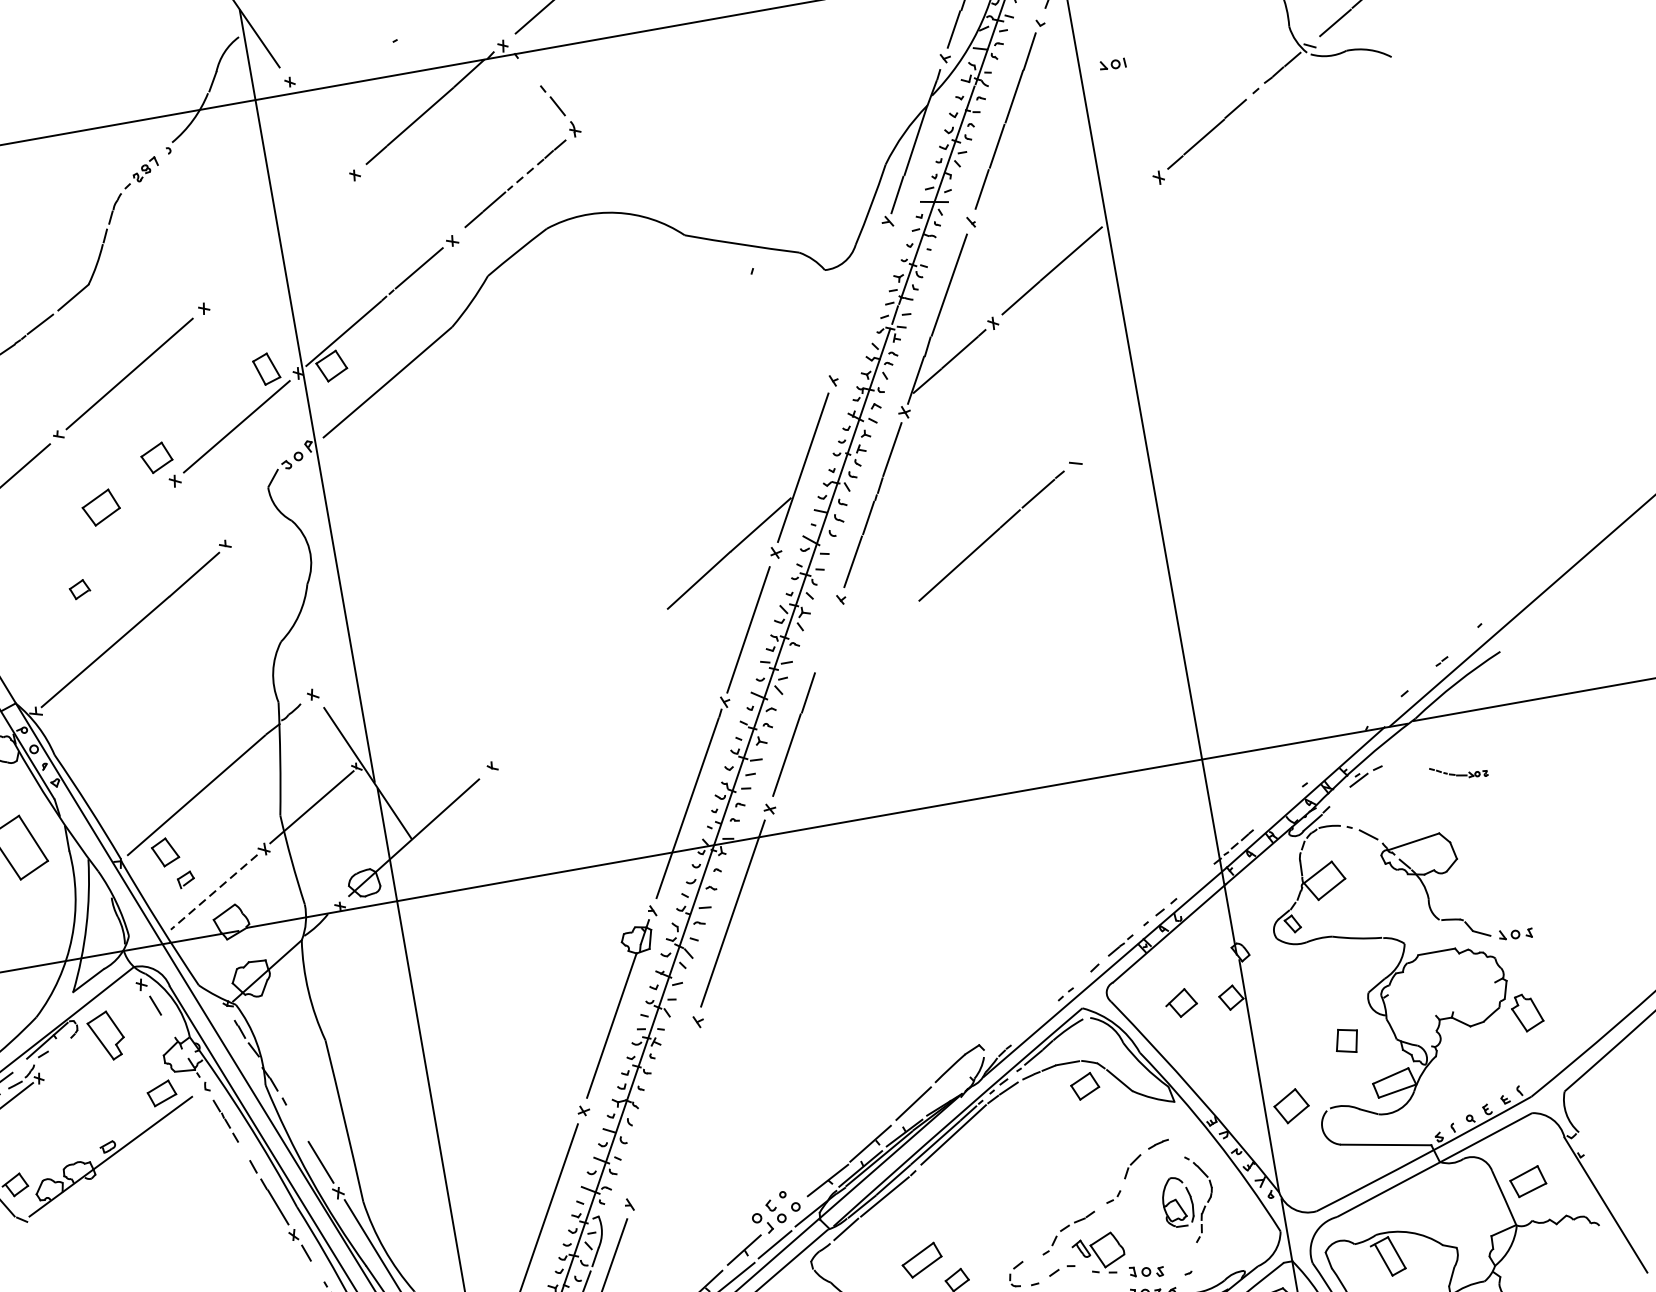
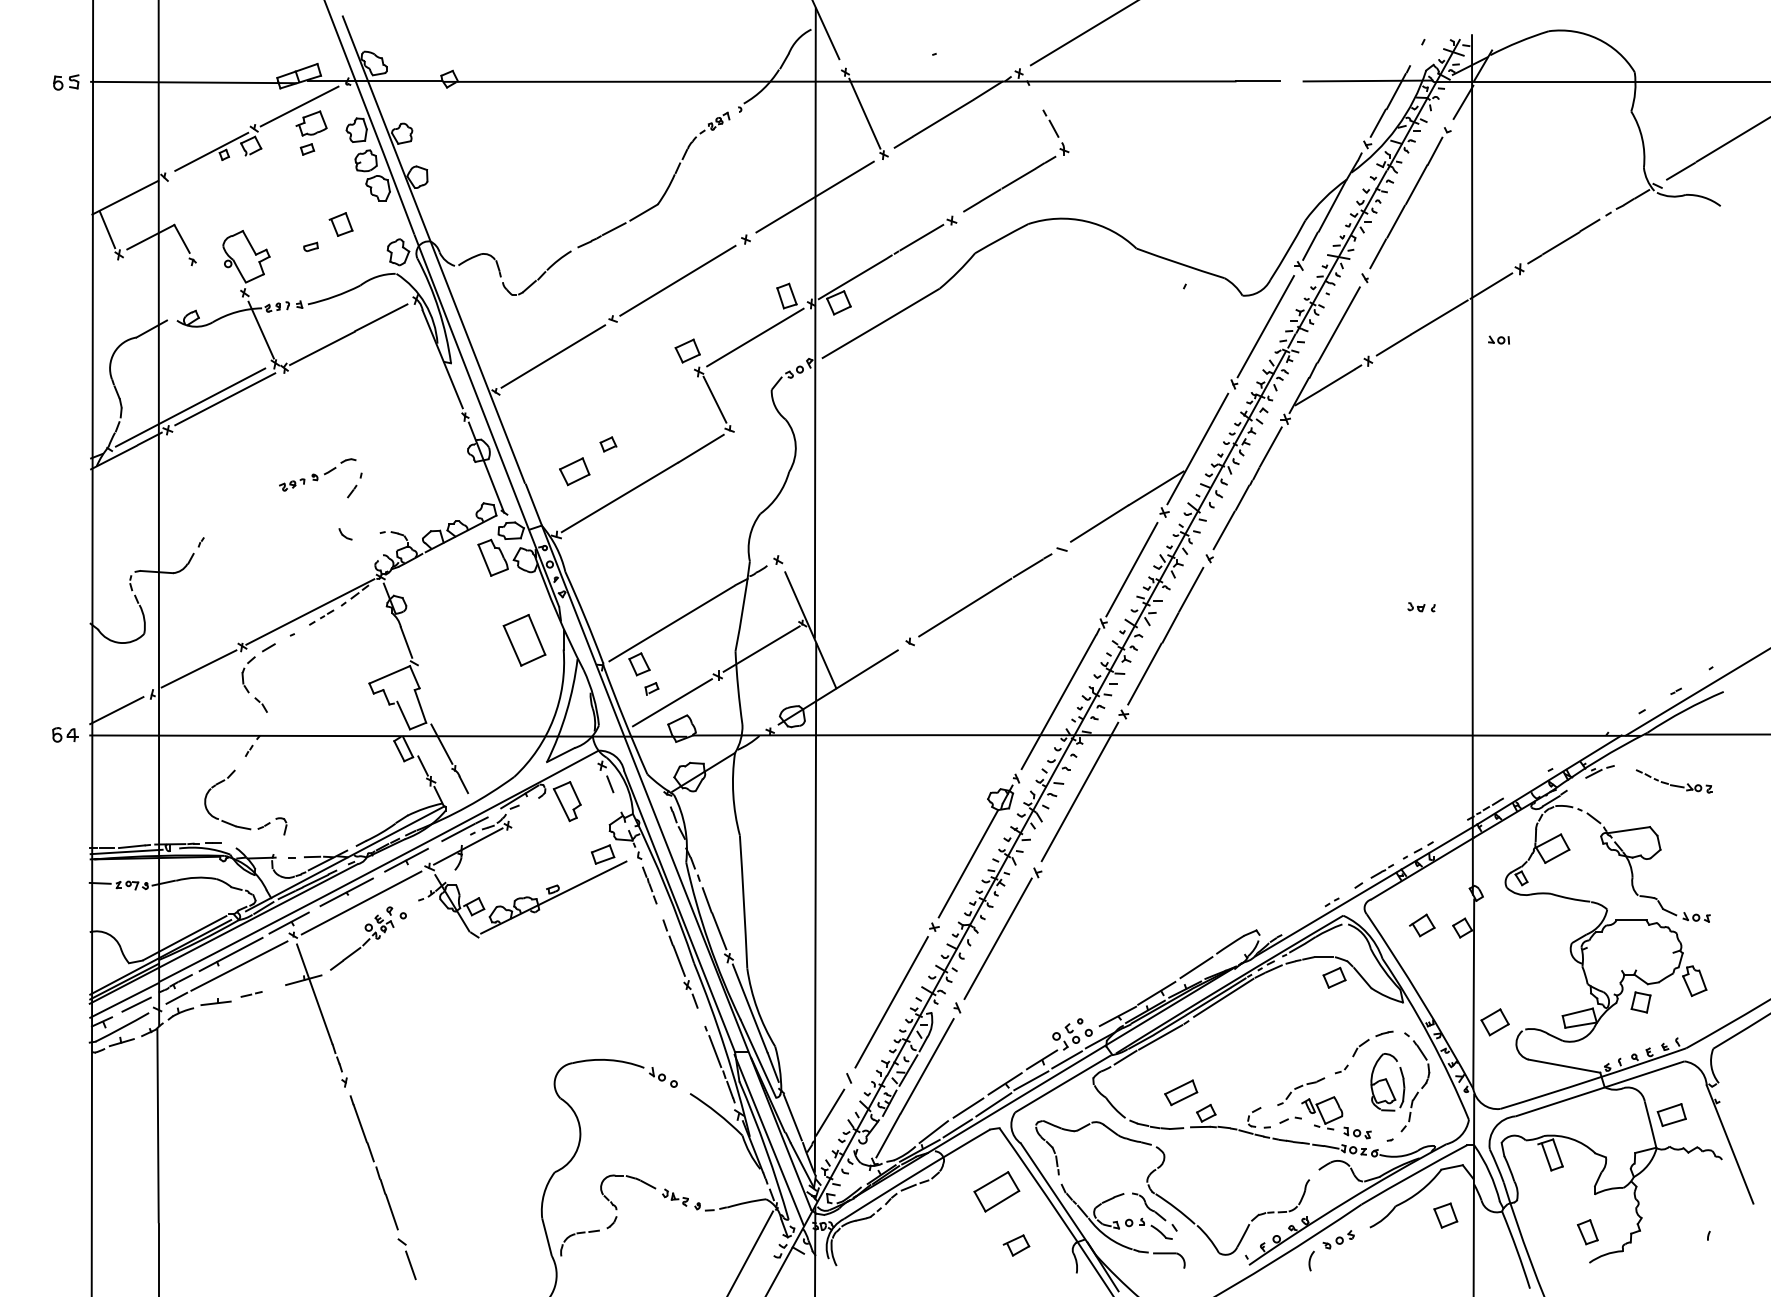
part: (1112, 63) -> (1498, 339), moved
line: (322, 128) -> (864, 113), added
line: (525, 174) -> (1018, 178), dashed -> solid
line: (1127, 203) -> (1491, 285), added
line: (278, 241) -> (814, 196), added
line: (859, 302) -> (1265, 326), added
part: (100, 507) -> (574, 471), moved
line: (200, 511) -> (714, 399), added
part: (999, 531) -> (992, 592), moved
part: (1111, 613) -> (1421, 607), added
line: (825, 641) -> (1191, 589), added
part: (1458, 772) -> (1673, 781), size x1.67
line: (214, 891) -> (672, 702), dashed -> solid
part: (1346, 1041) -> (1640, 1002), moved
line: (663, 1110) -> (997, 938), added
line: (298, 1127) -> (706, 900), added
part: (1188, 1200) -> (1400, 1082), size x1.43

